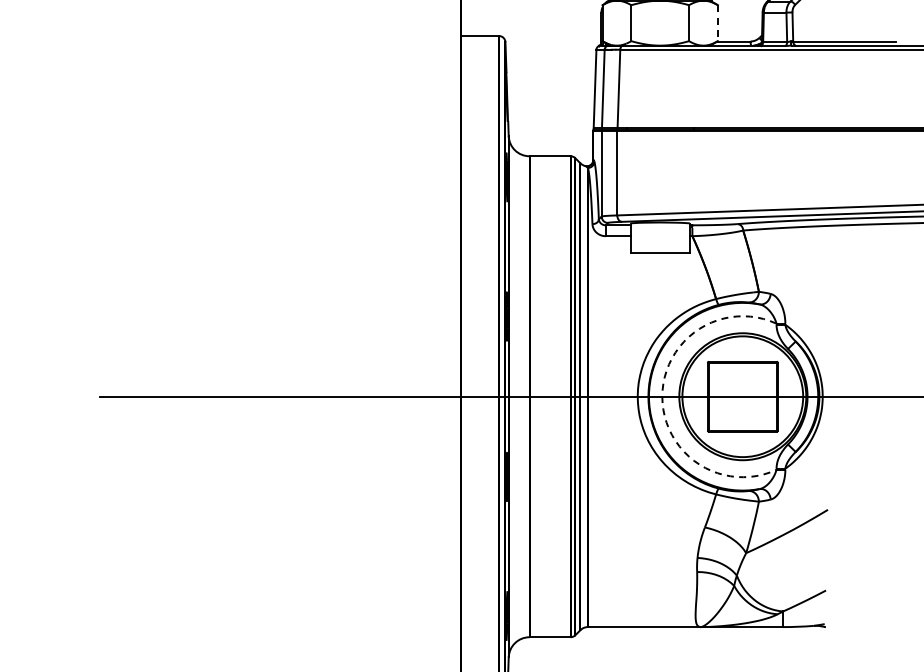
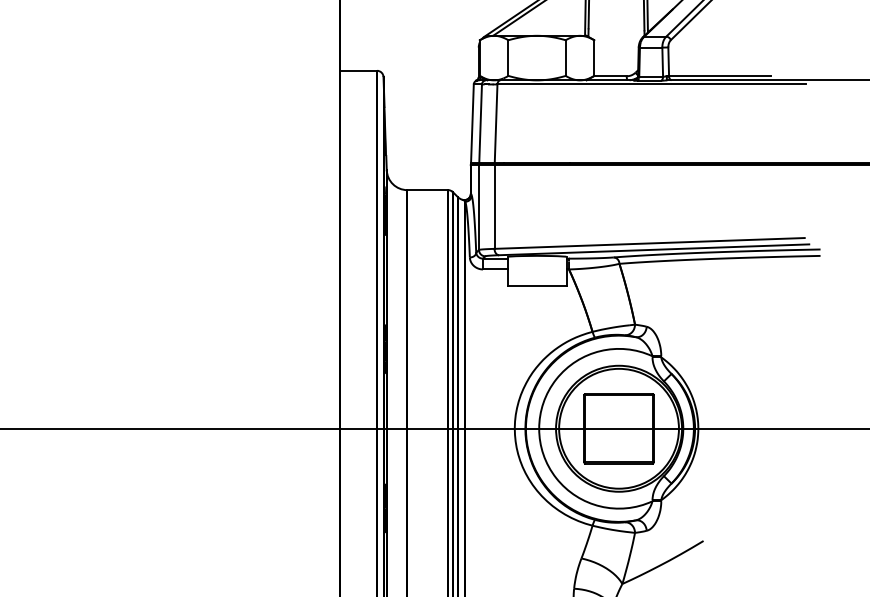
line: (717, 23) -> (593, 58), dashed -> solid
arc: (662, 396) -> (539, 428), dashed -> solid

